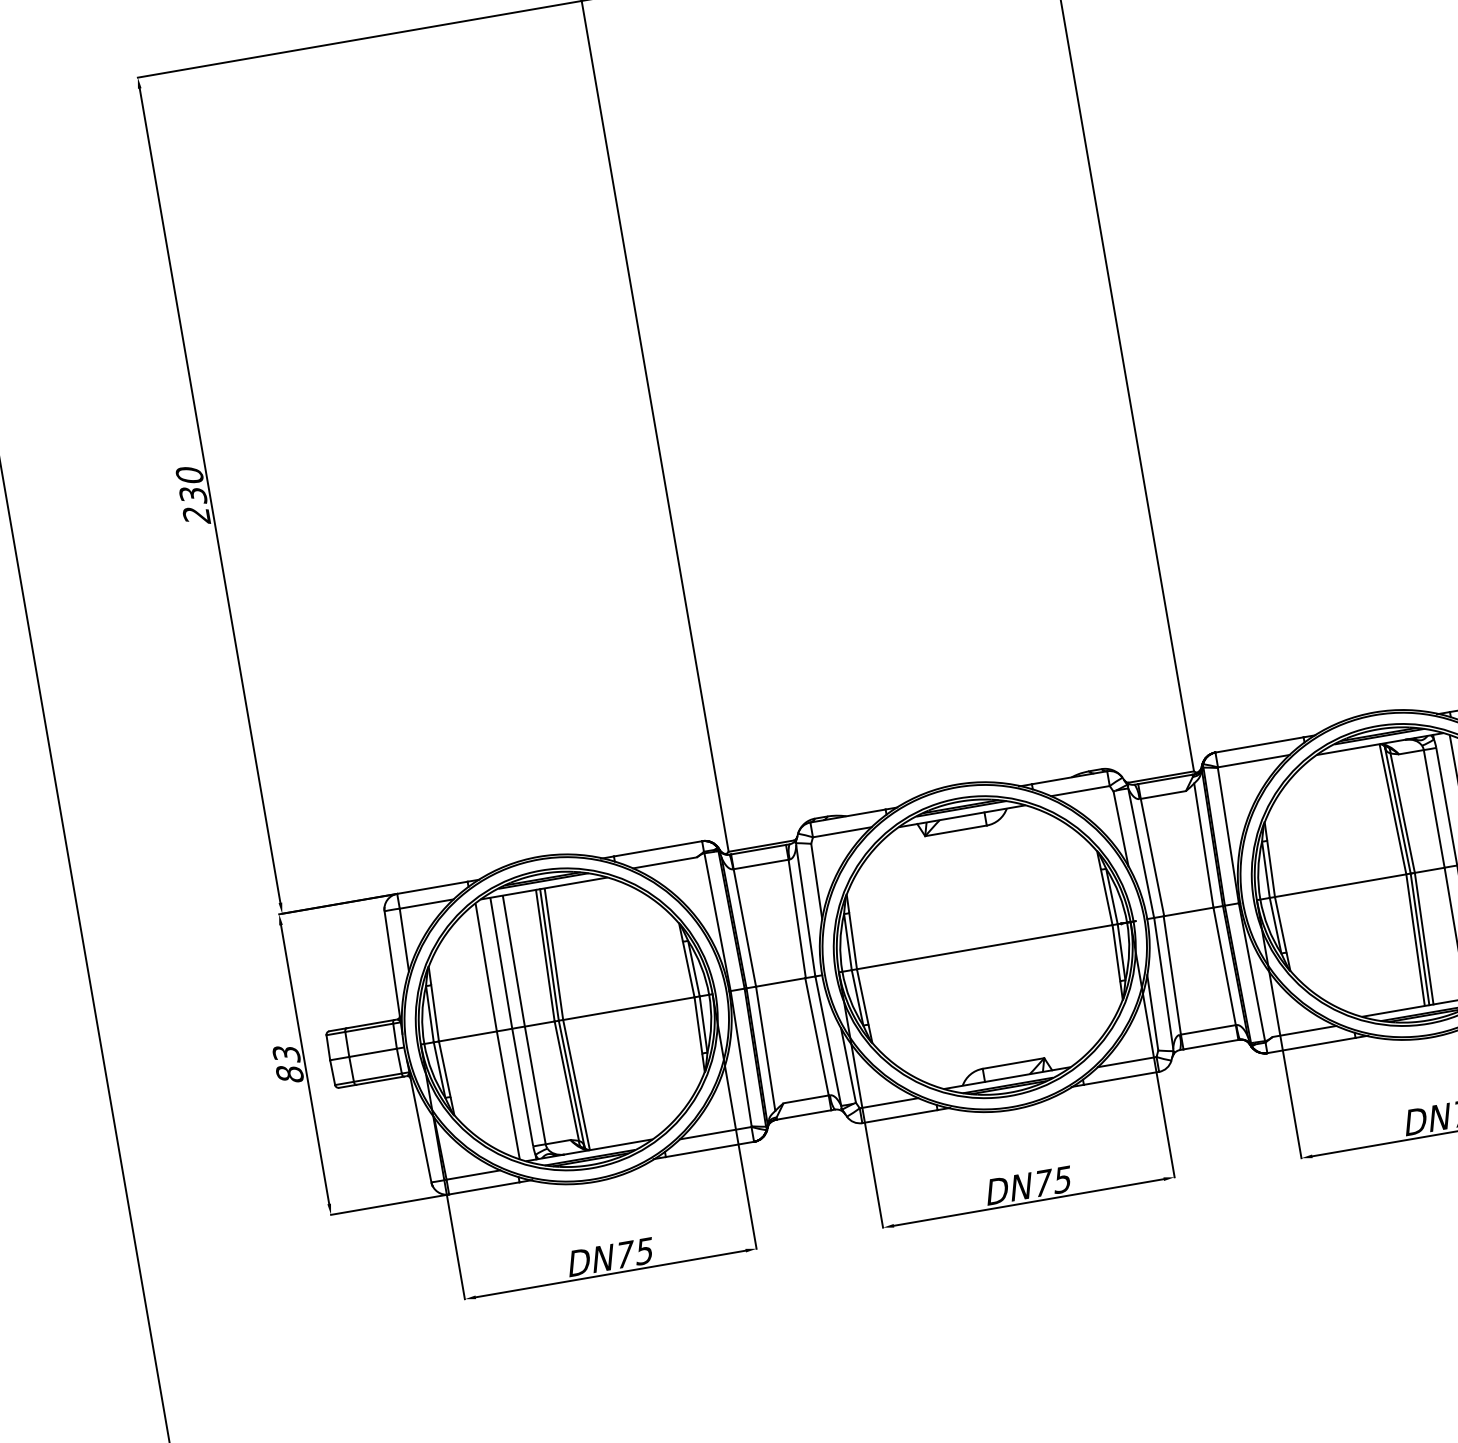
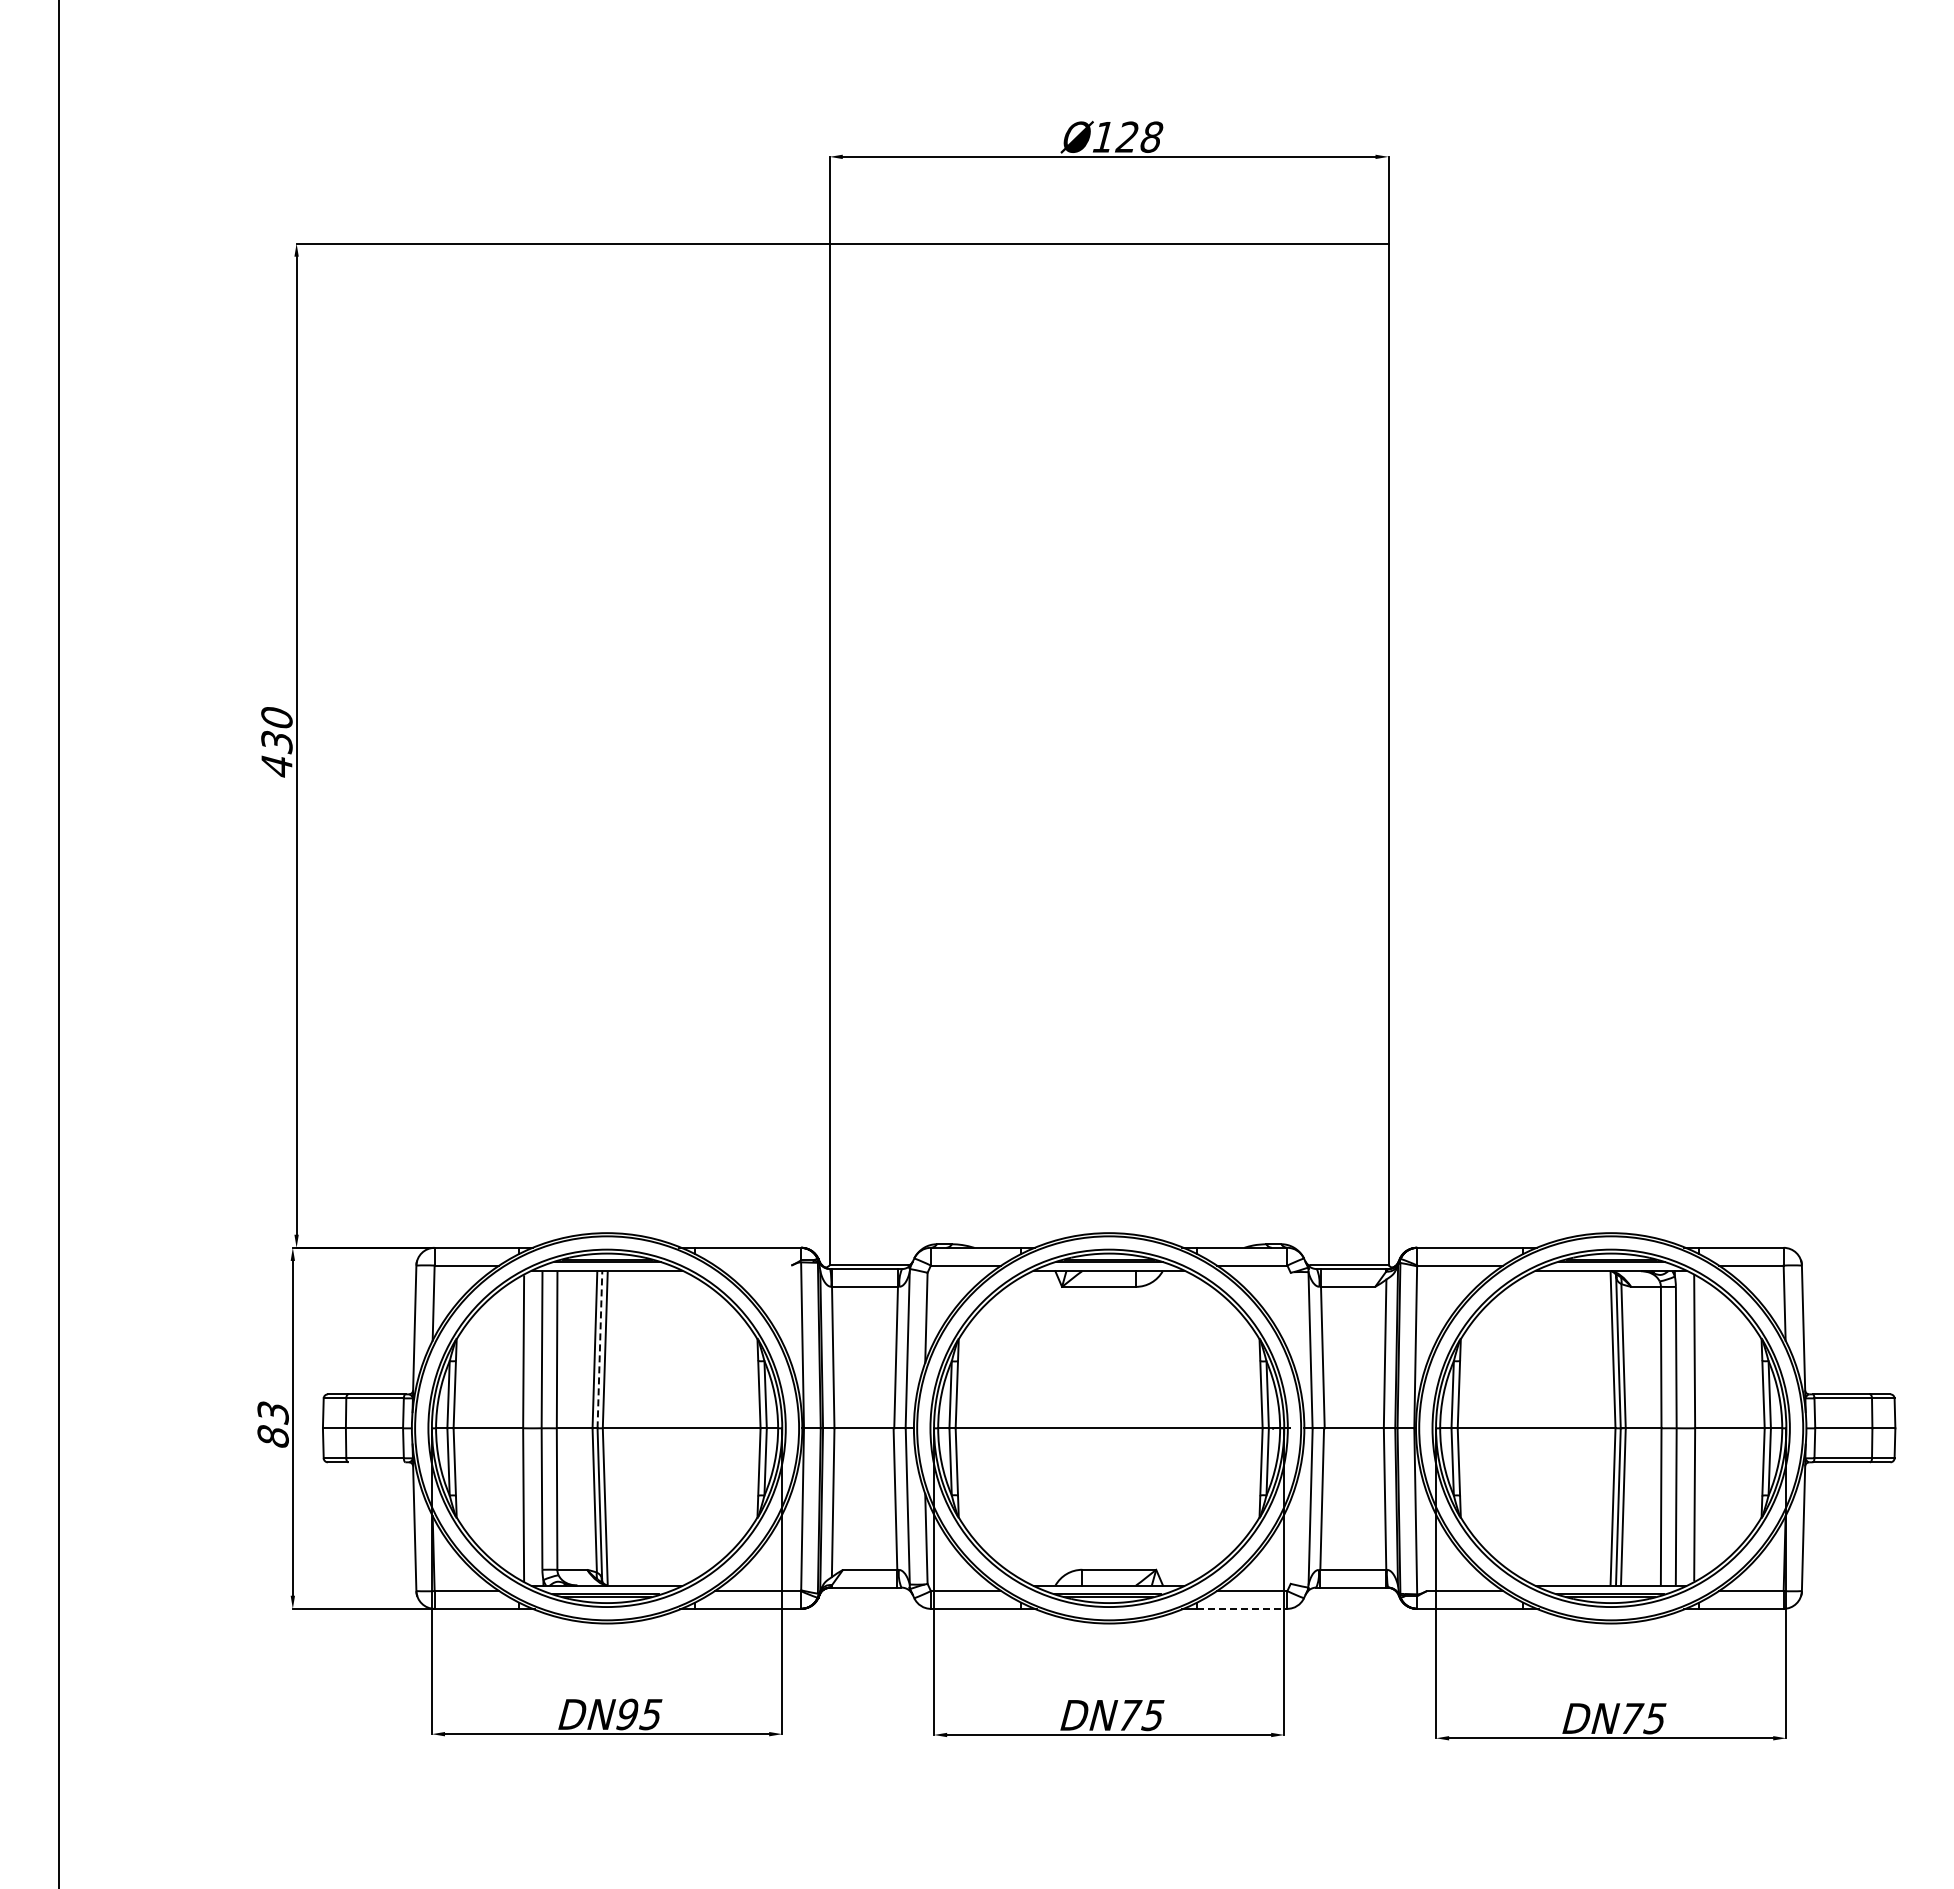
text: (196, 515) -> (276, 766), 230 -> 430
line: (1120, 828) -> (1291, 1317), removed
line: (664, 862) -> (752, 1265), removed
line: (549, 954) -> (599, 1349), solid -> dashed
line: (1152, 1012) -> (1291, 1538), removed
line: (1121, 1078) -> (1242, 1608), solid -> dashed
line: (379, 1080) -> (376, 1462), removed
text: (625, 1254) -> (628, 1714), DN75 -> DN95

